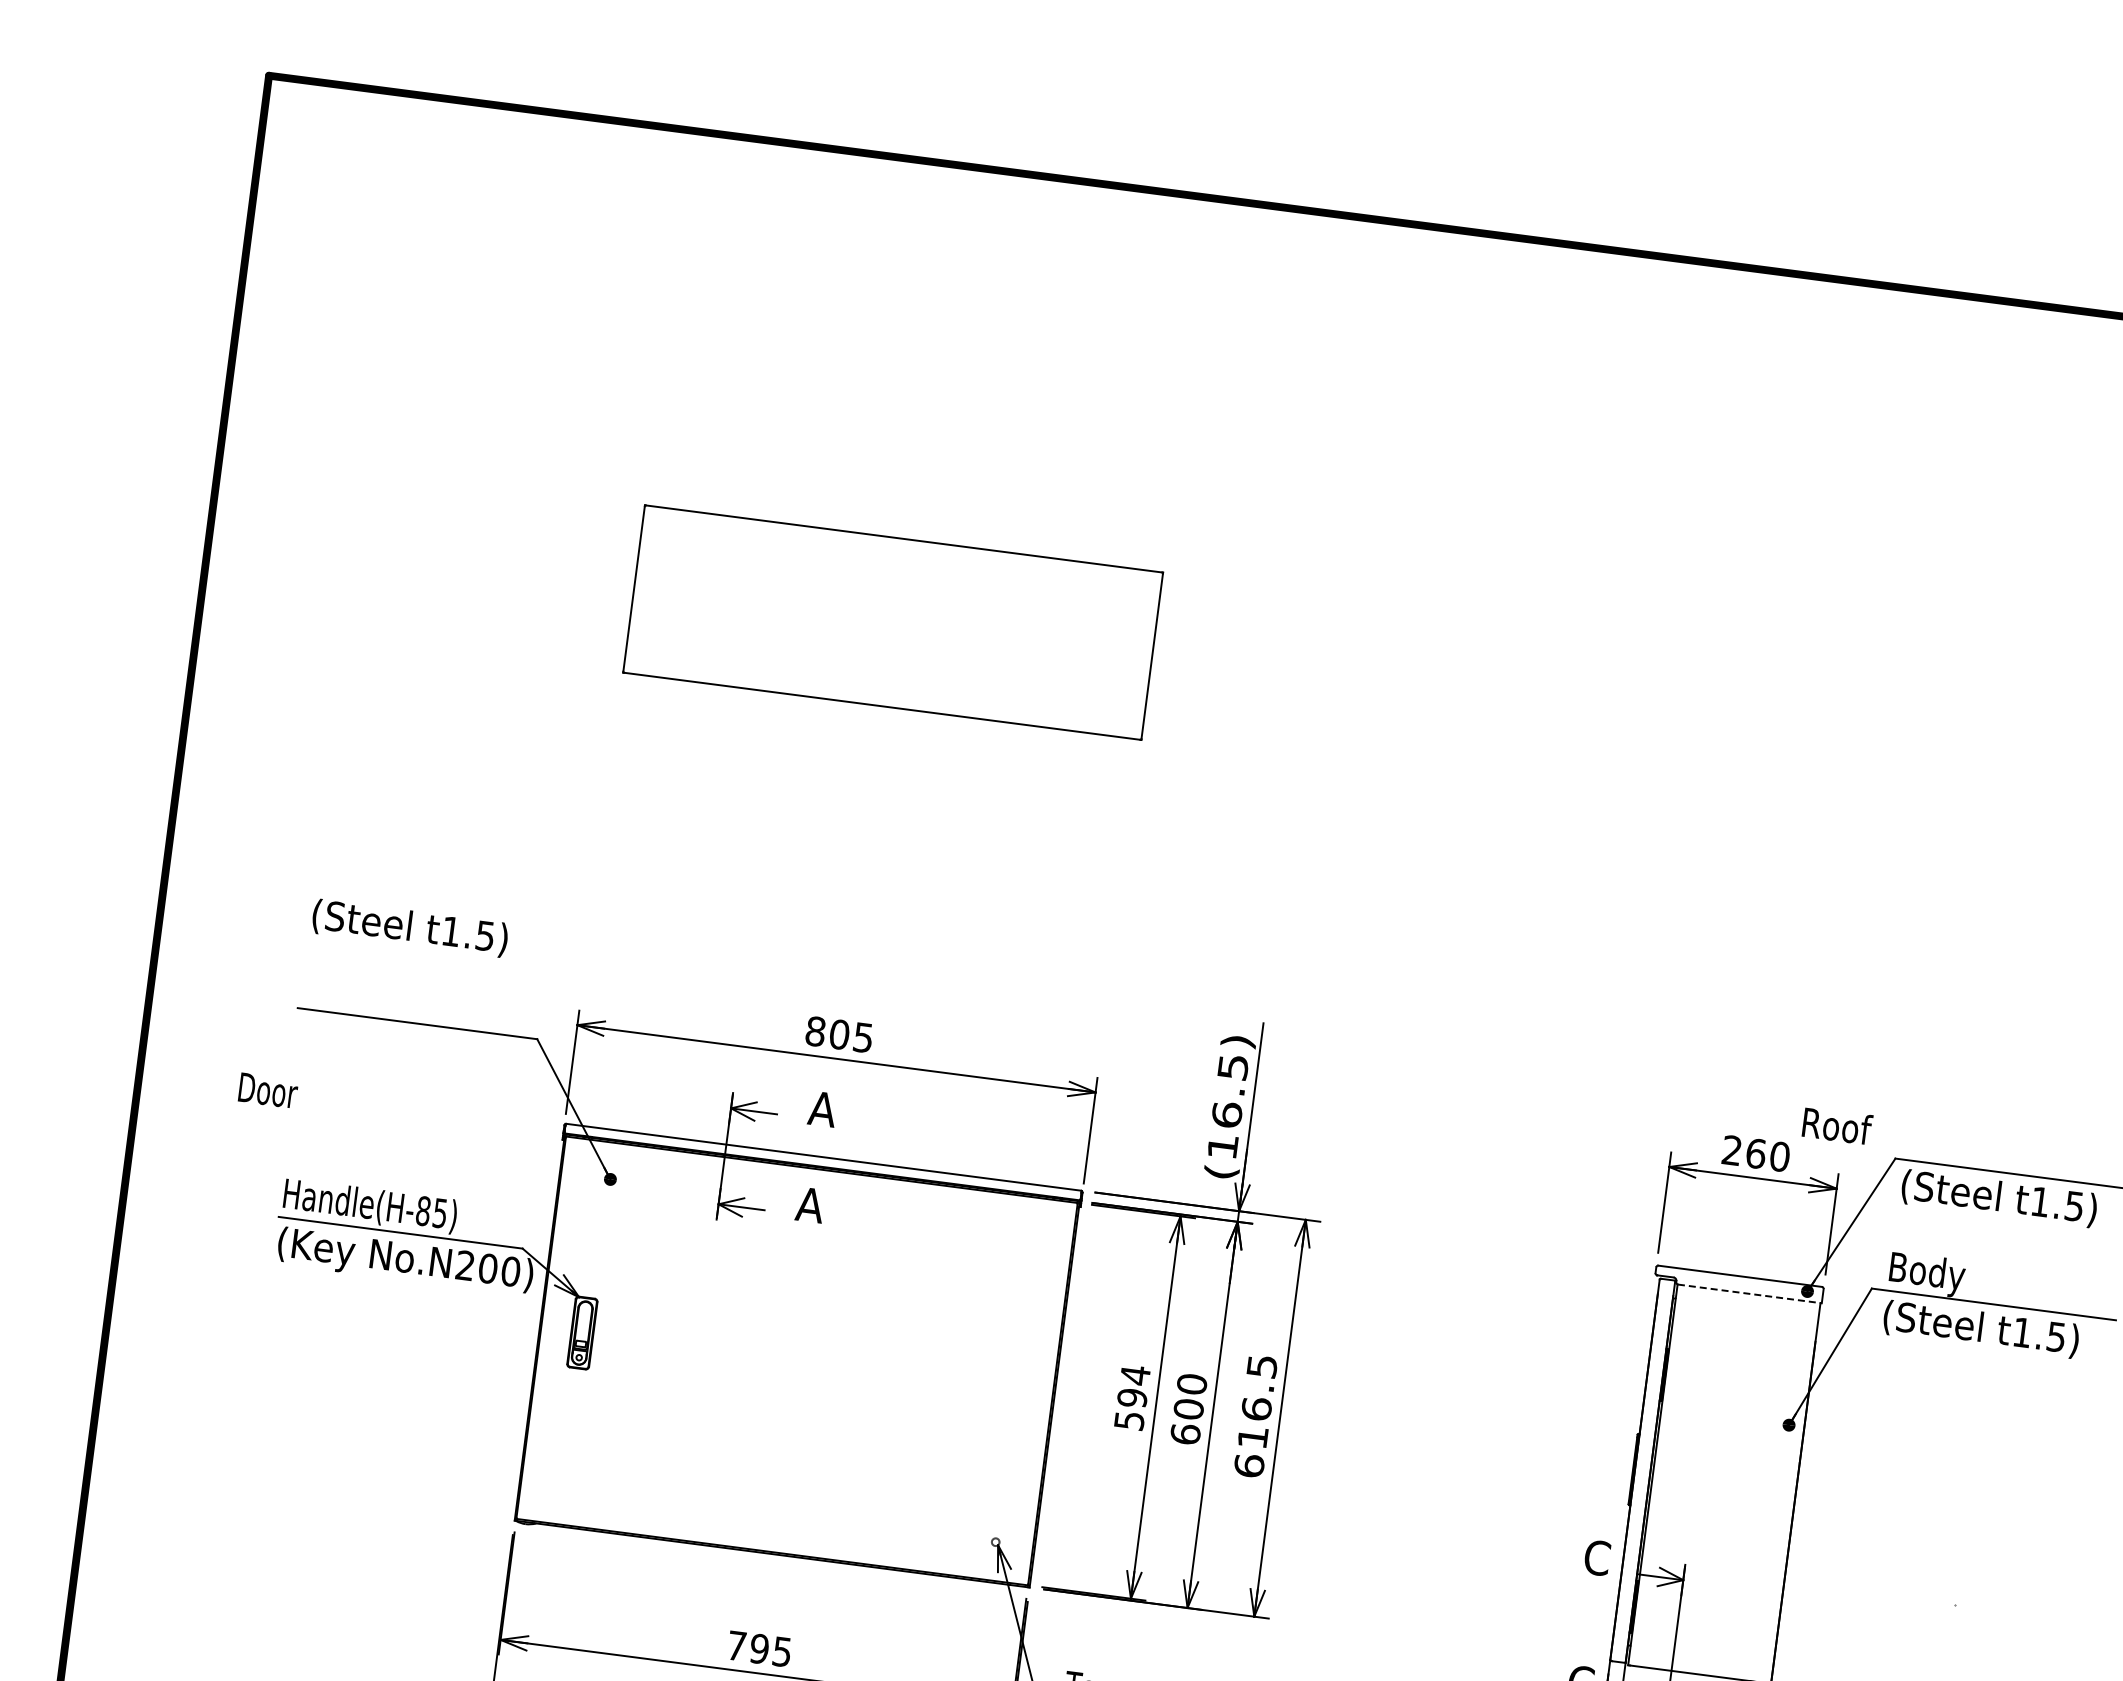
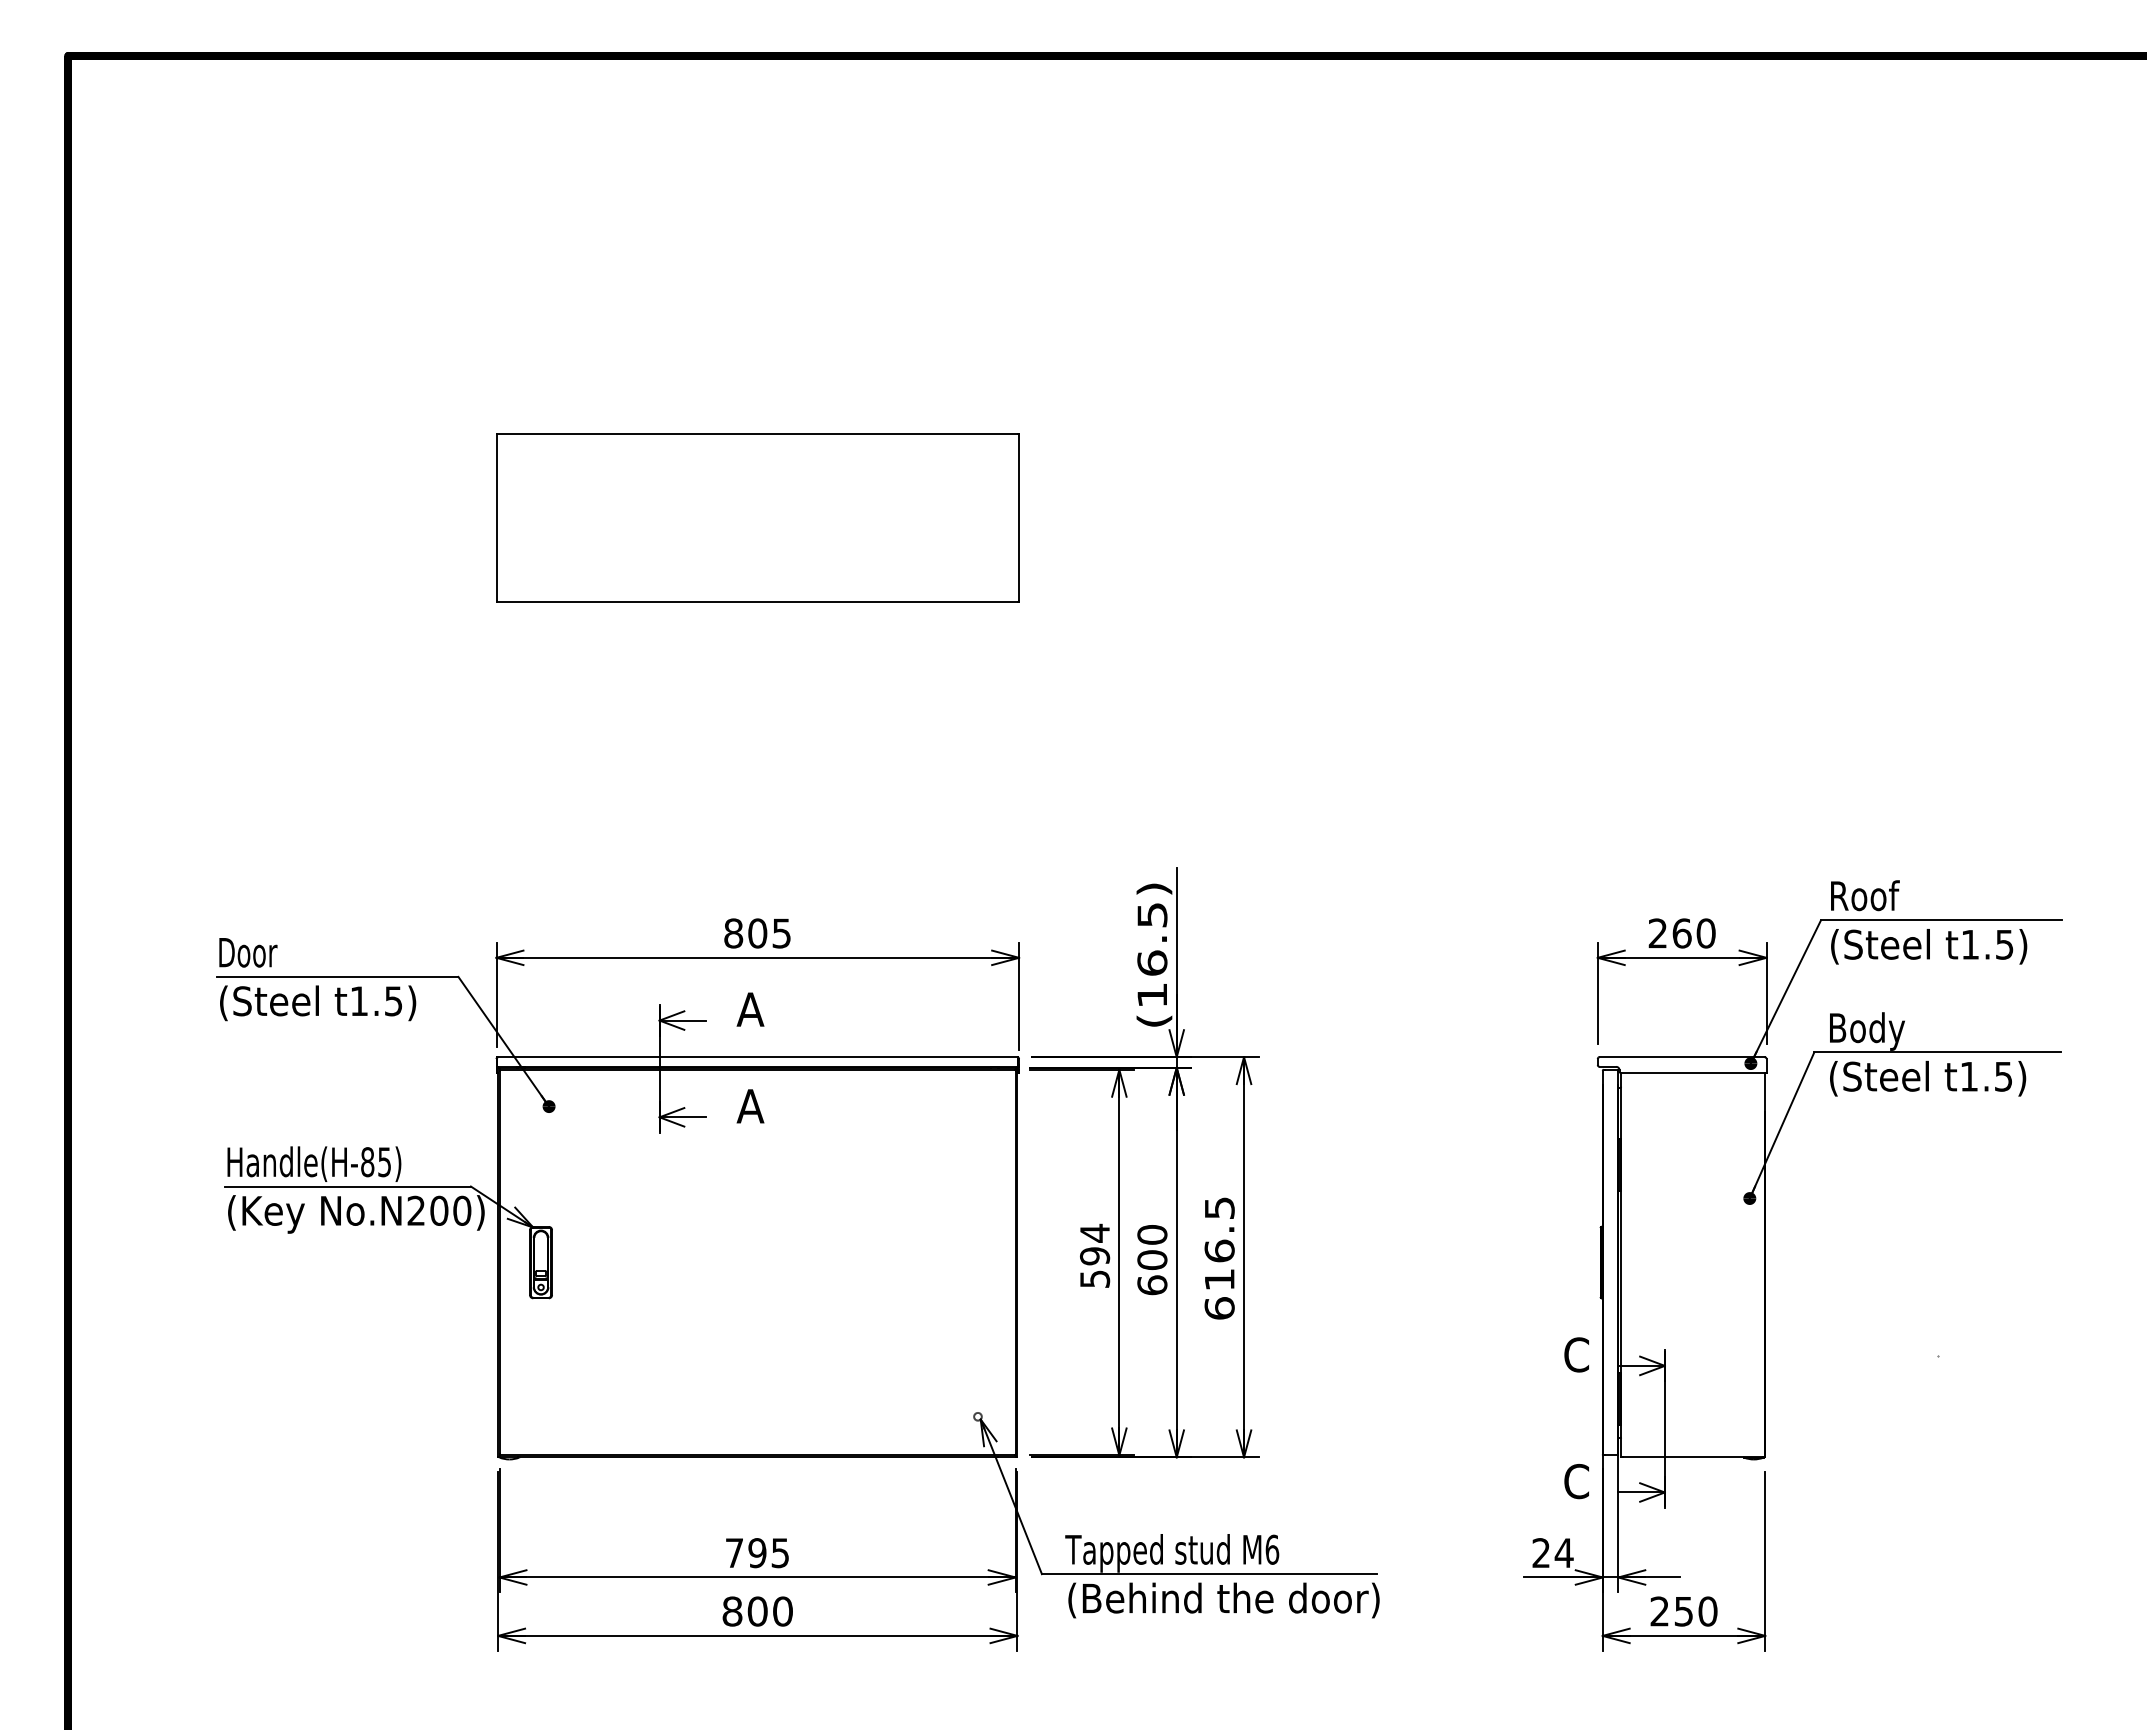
text: (410, 928) -> (318, 1003), moved
text: (268, 1090) -> (248, 952), moved
text: (1837, 1125) -> (1865, 895), moved
line: (1750, 1294) -> (1694, 1073), dashed -> solid

